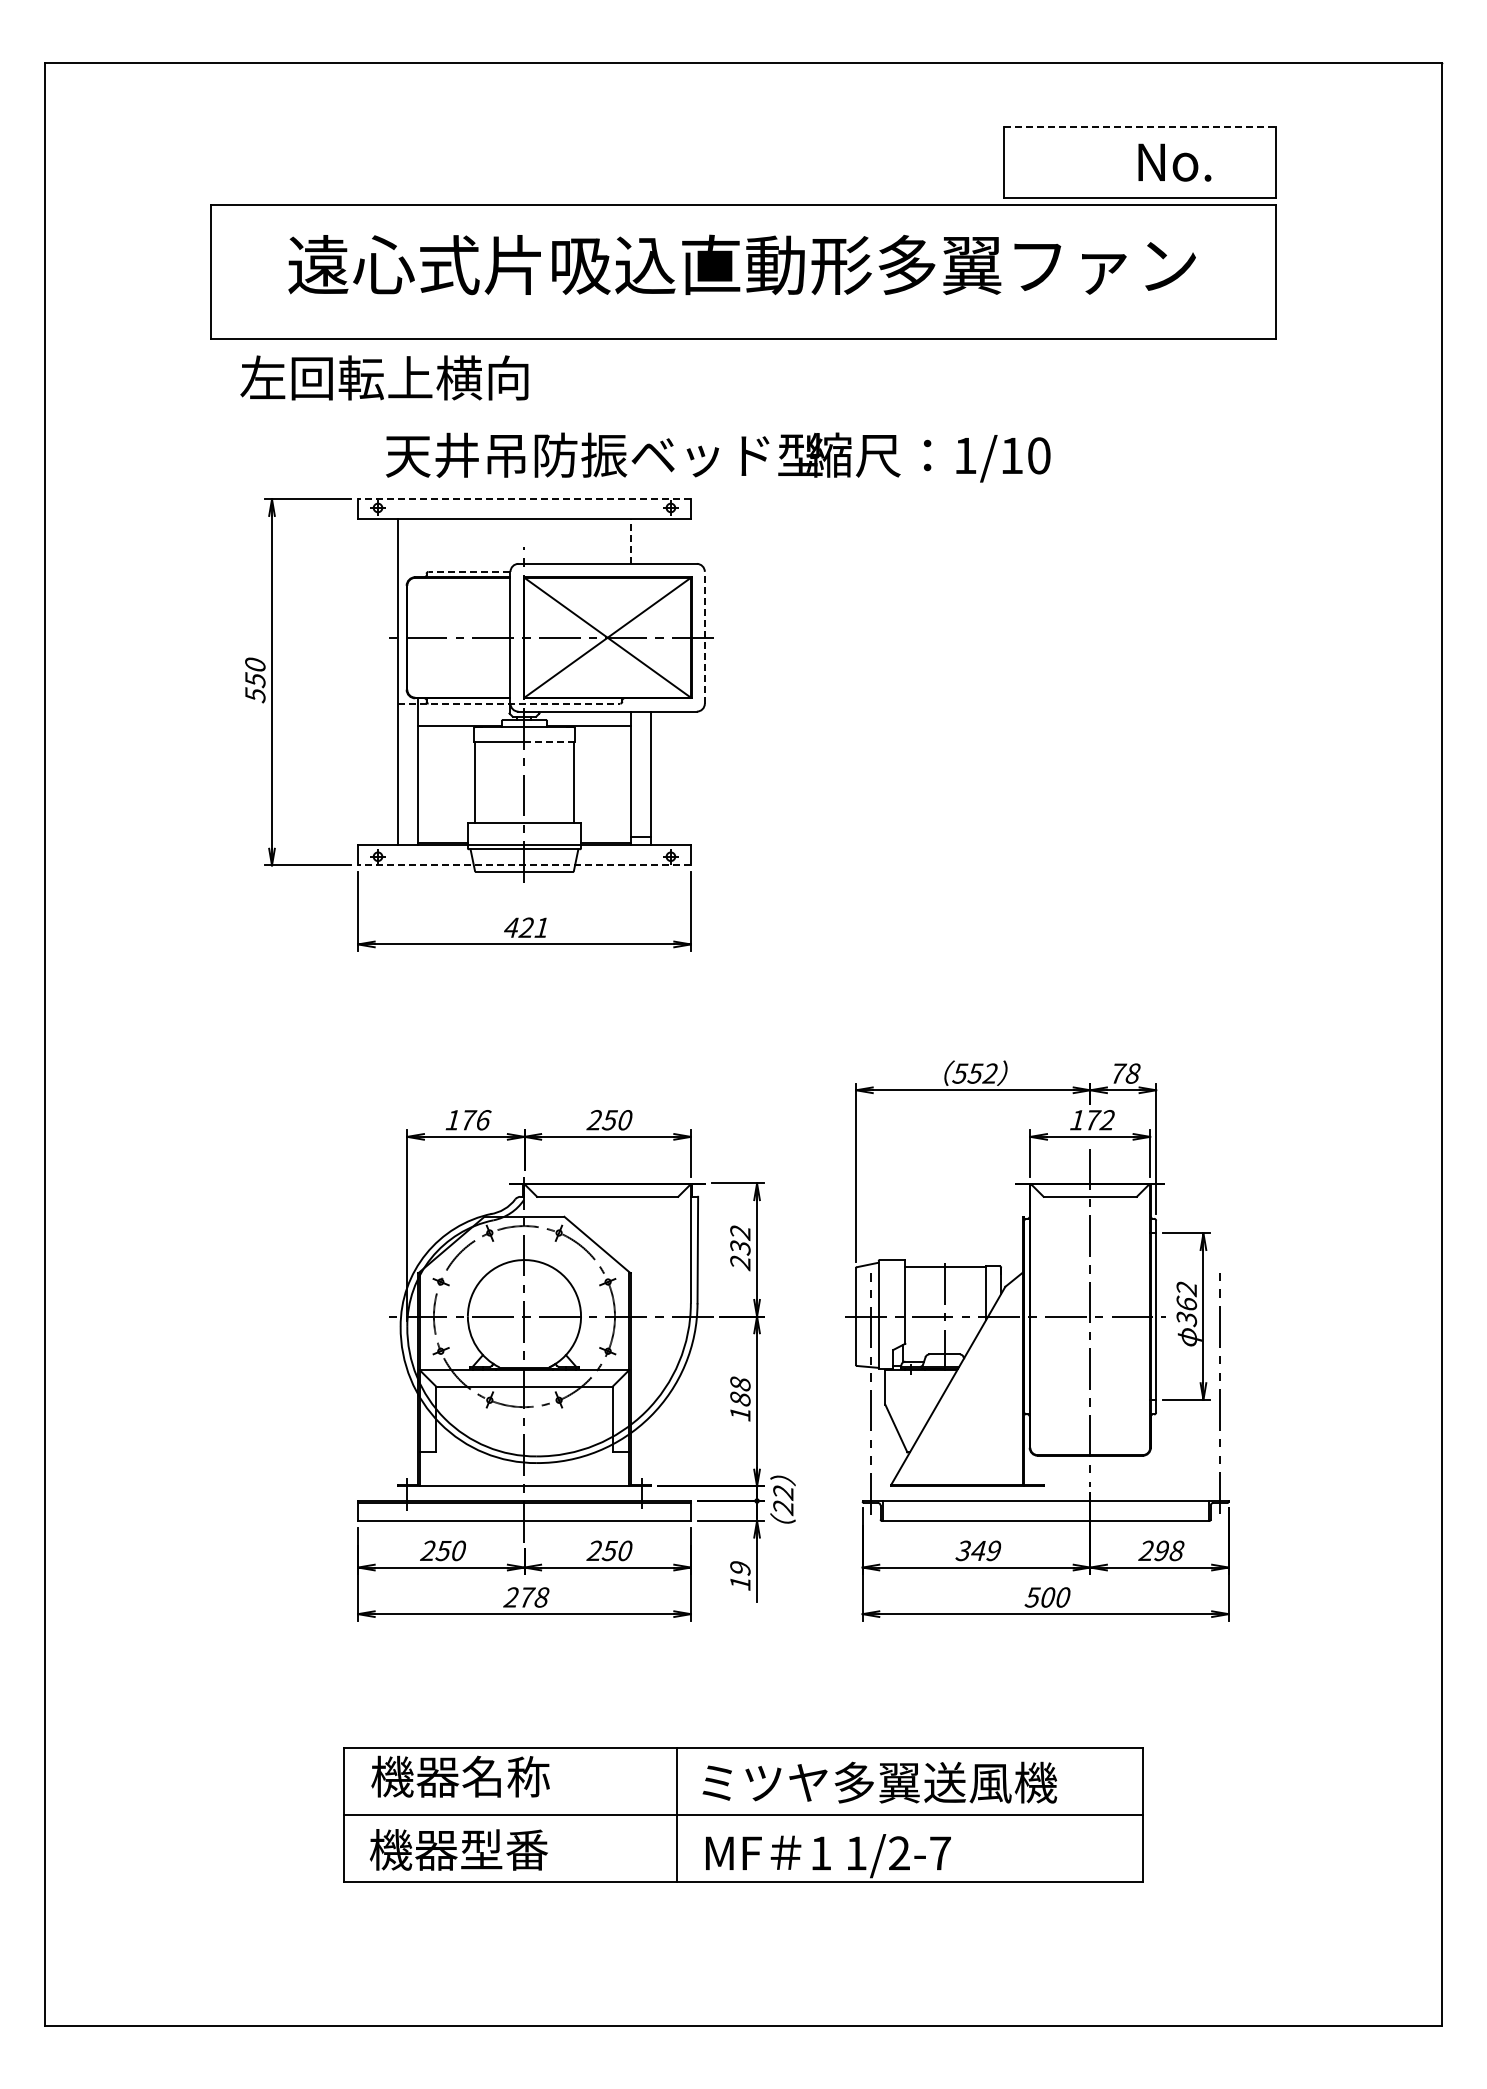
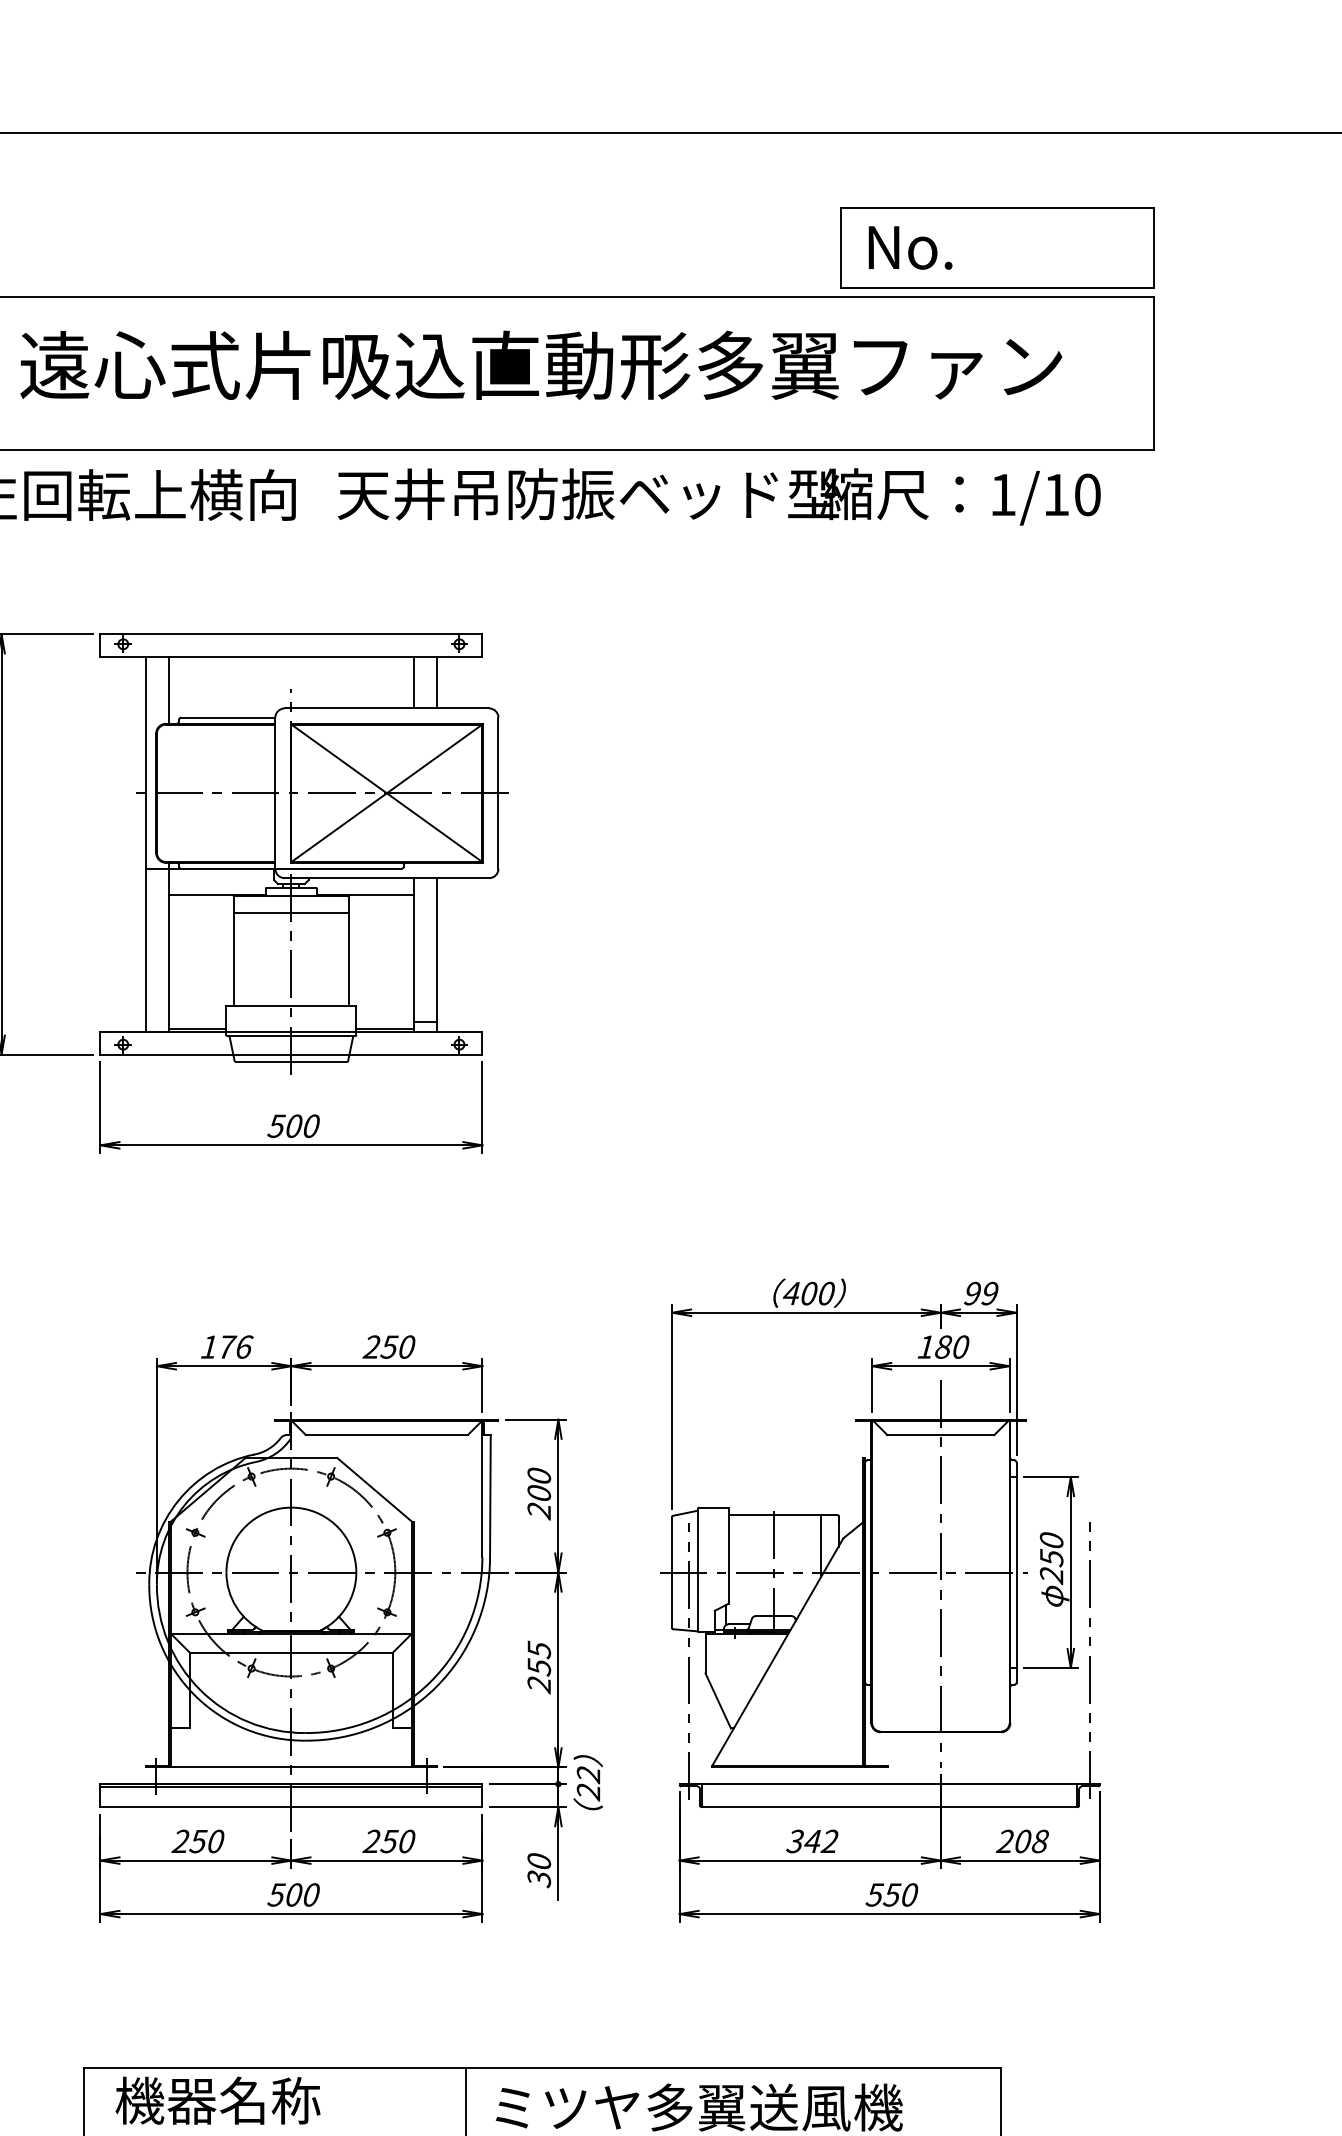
line: (1140, 127) -> (998, 207), dashed -> solid
text: (1174, 162) -> (910, 247), moved
text: (718, 457) -> (719, 496), moved
line: (523, 499) -> (290, 634), dashed -> solid
line: (630, 541) -> (413, 682), dashed -> solid
line: (650, 541) -> (436, 682), added
line: (417, 548) -> (168, 690), added
line: (469, 571) -> (228, 717), dashed -> solid
line: (704, 637) -> (498, 792), dashed -> solid
line: (509, 703) -> (274, 868), dashed -> solid
line: (549, 741) -> (320, 912), dashed -> solid
line: (523, 865) -> (290, 1054), dashed -> solid
text: (526, 927) -> (293, 1125), 421 -> 500
text: (974, 1073) -> (807, 1293), 552 -> 400
text: (1125, 1073) -> (981, 1293), 78 -> 99
text: (1099, 1120) -> (951, 1347), 172 -> 180
text: (740, 1240) -> (539, 1485), 232 -> 200
text: (1186, 1304) -> (1051, 1558), 362 -> 250
text: (740, 1399) -> (539, 1667), 188 -> 255
text: (1161, 1550) -> (1022, 1841), 298 -> 208
text: (993, 1551) -> (829, 1842), 349 -> 342
text: (740, 1576) -> (539, 1870), 19 -> 30
text: (526, 1597) -> (293, 1894), 278 -> 500
text: (1047, 1597) -> (891, 1894), 500 -> 550

